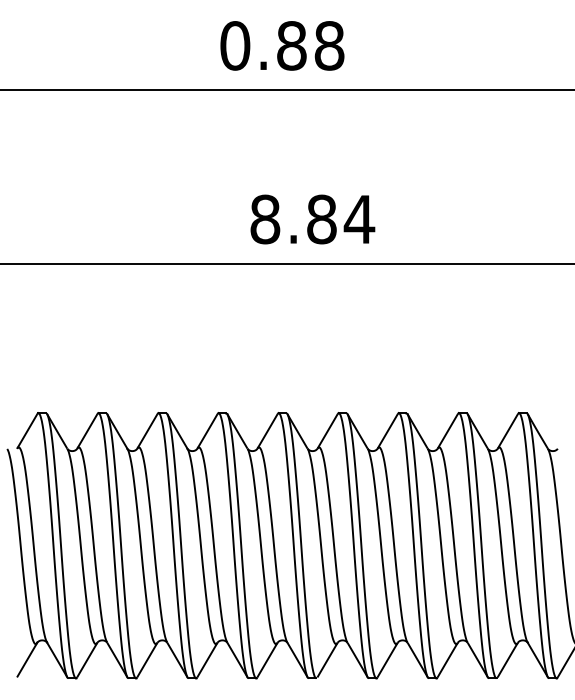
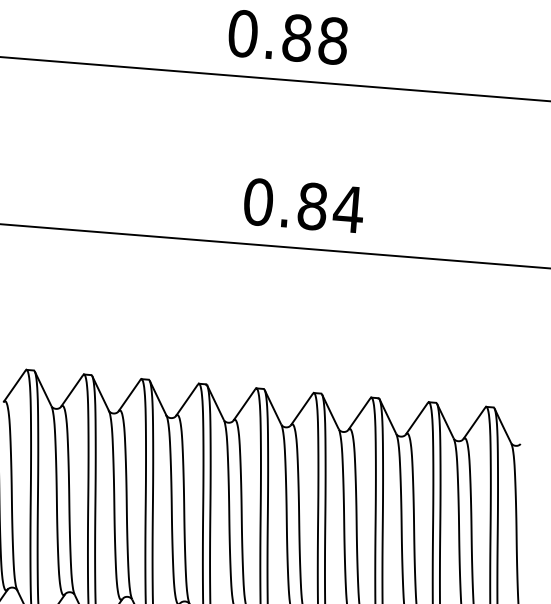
text: (265, 219) -> (258, 202), 8.84 -> 0.84

